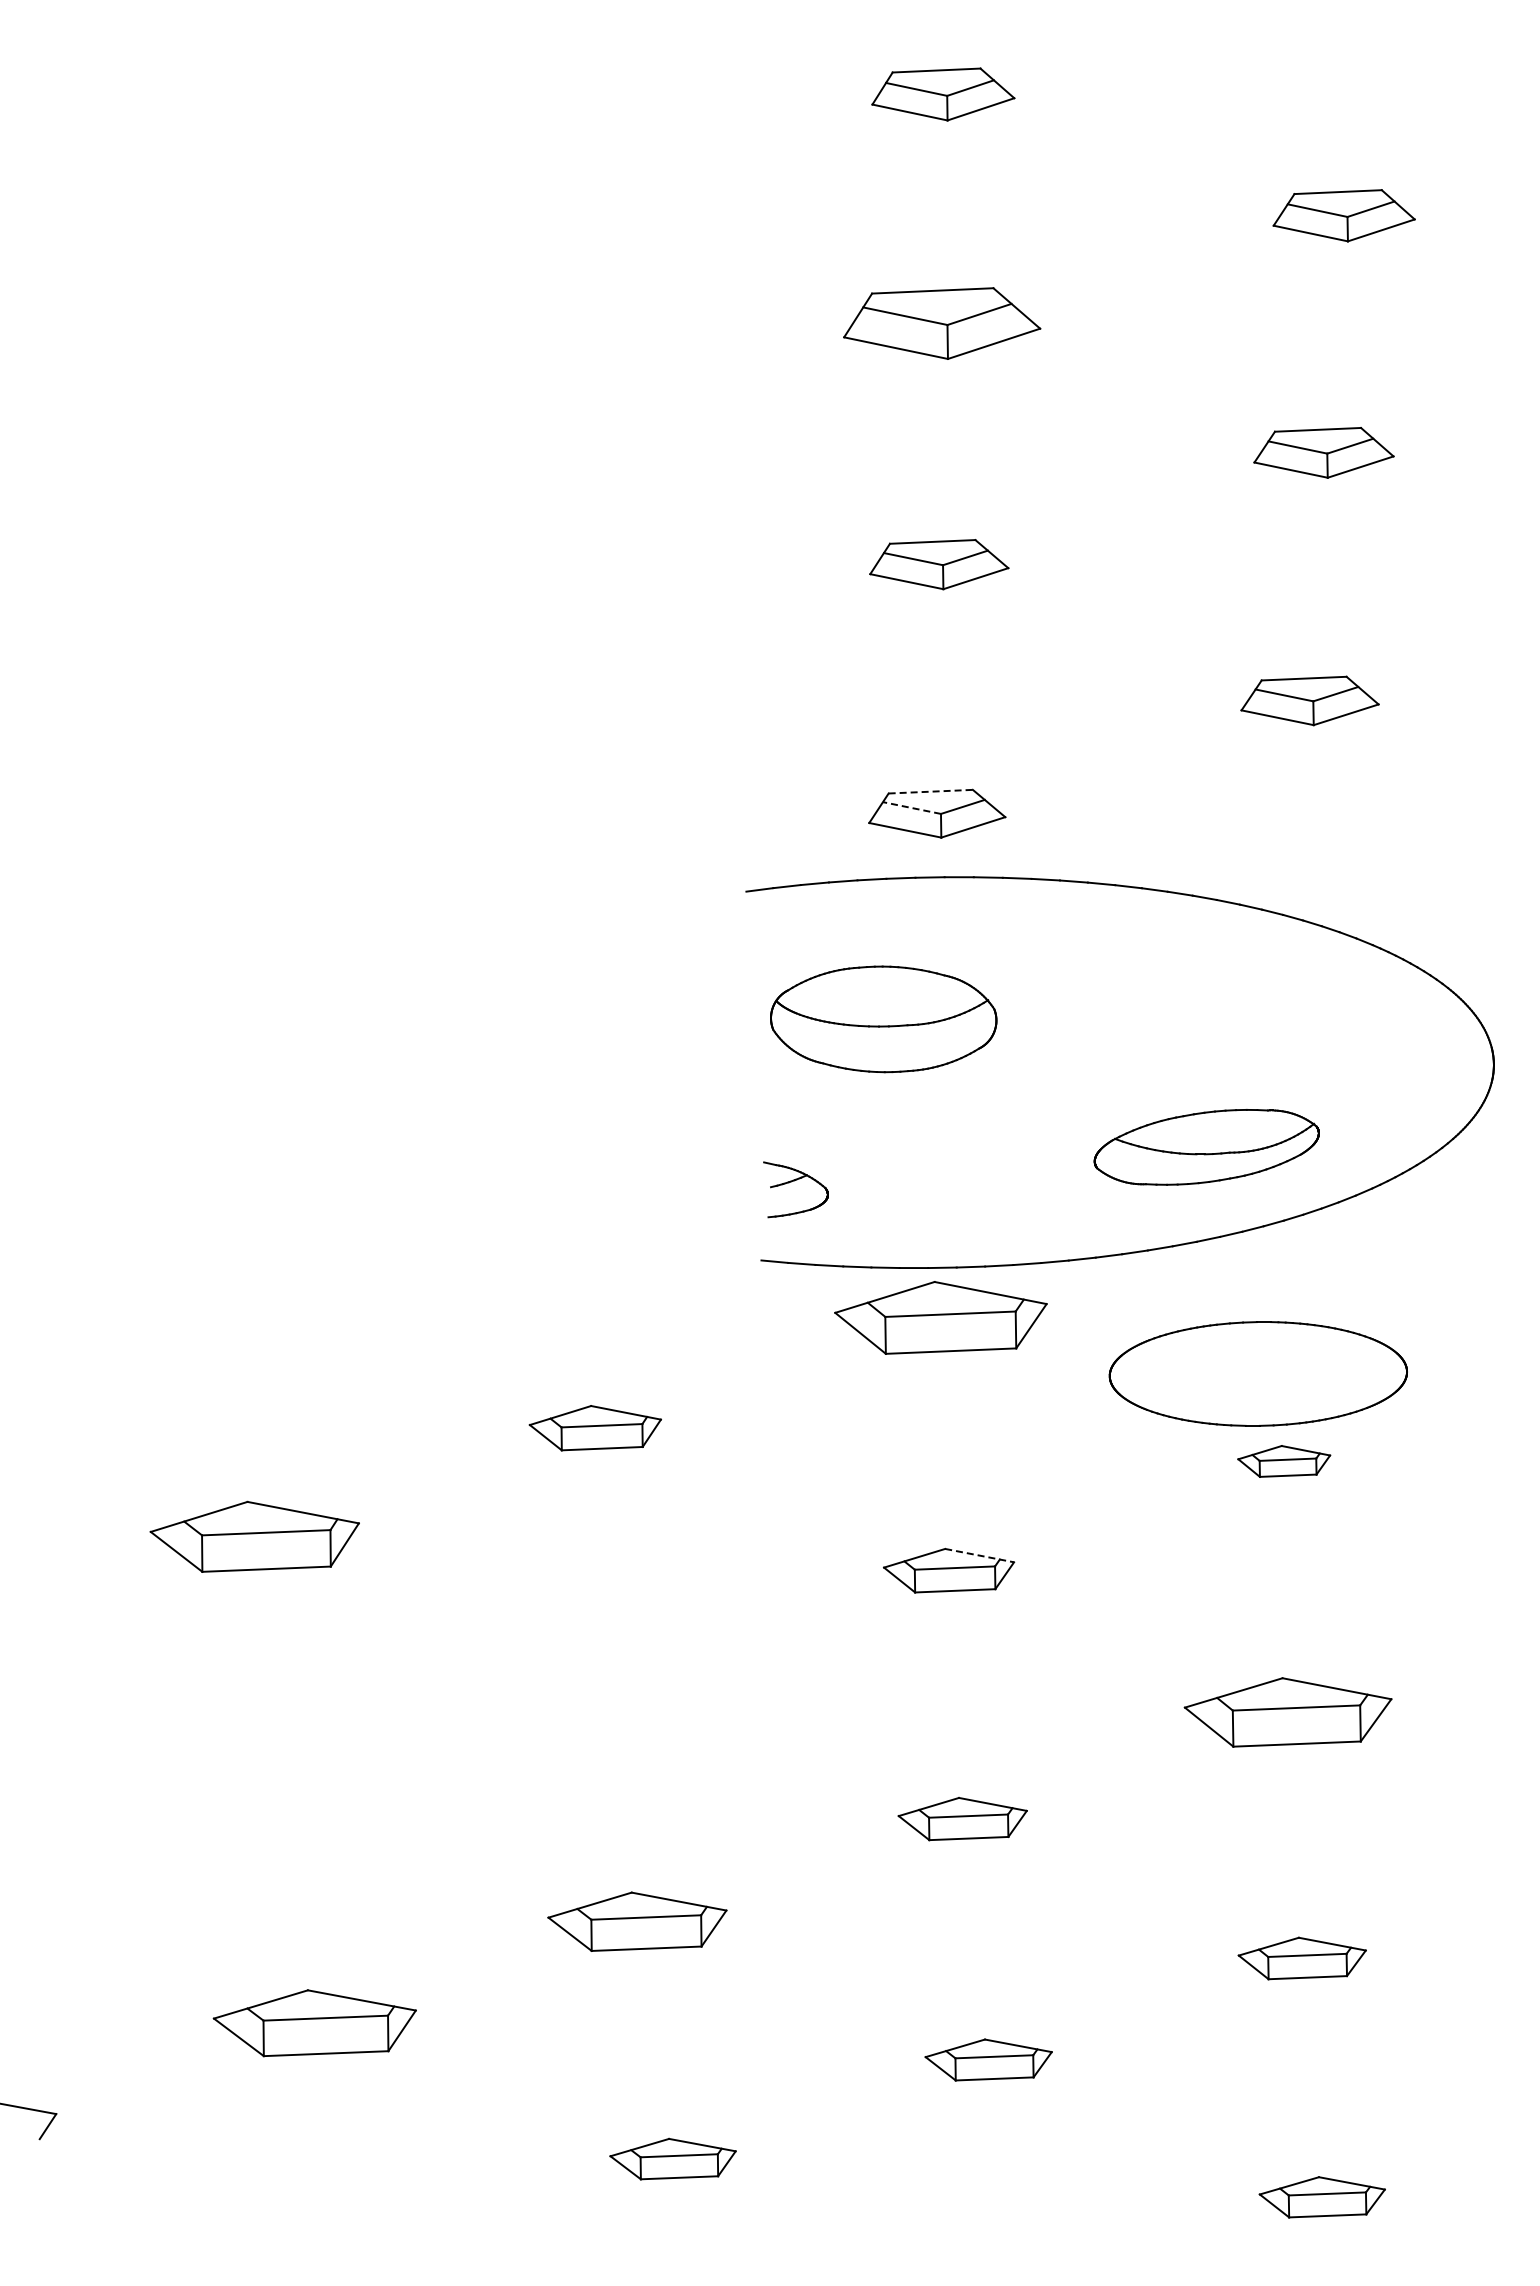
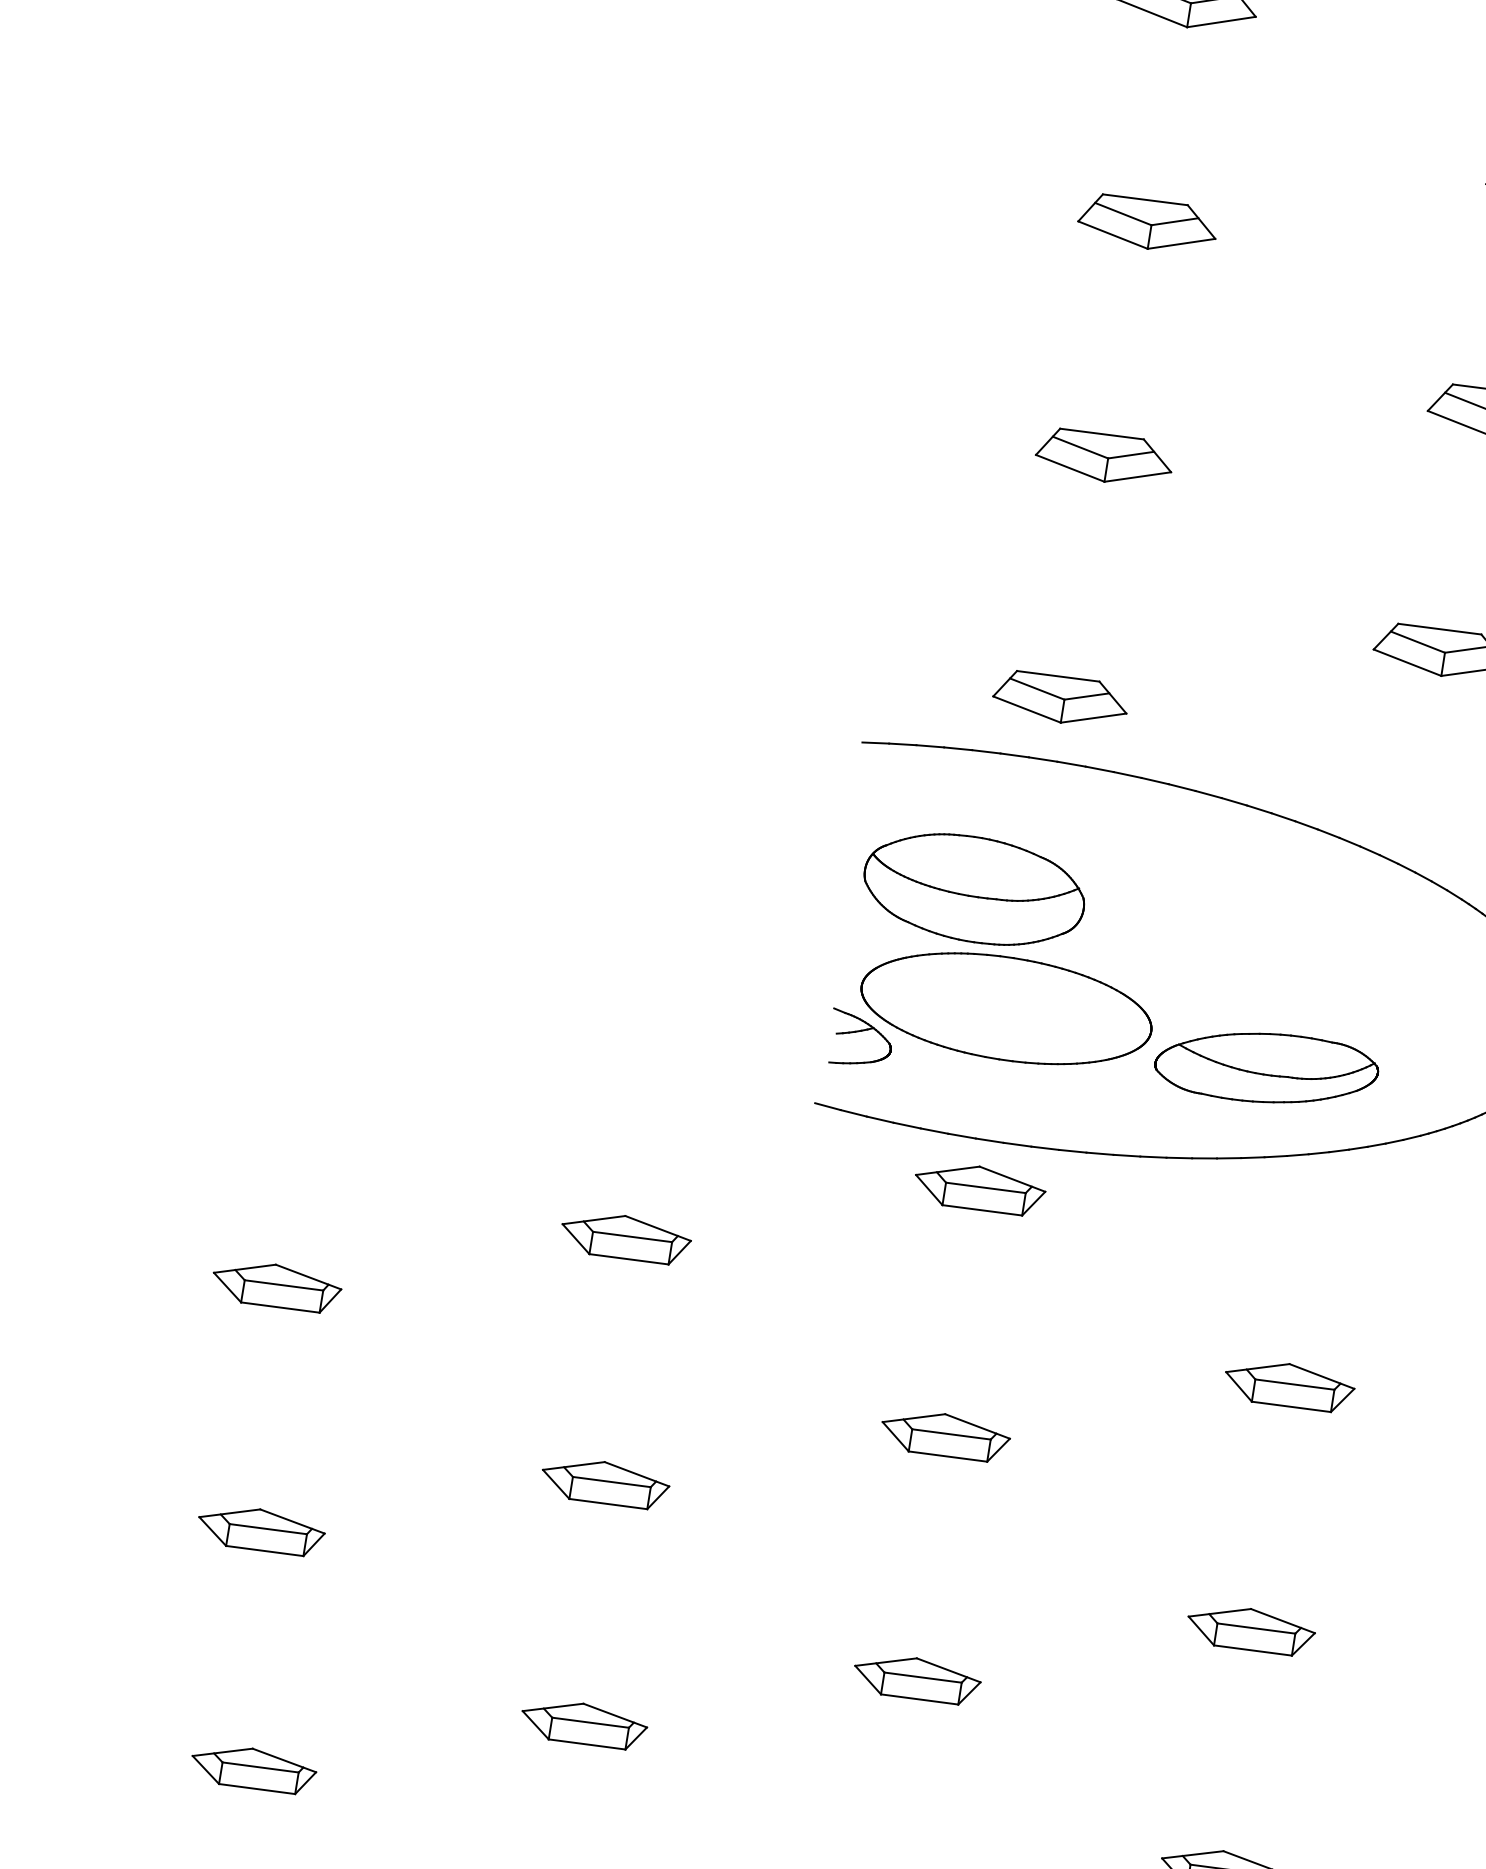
part: (942, 323) -> (1148, 223), size x0.71
line: (931, 791) -> (1058, 676), dashed -> solid
line: (911, 808) -> (1036, 689), dashed -> solid
part: (940, 1317) -> (979, 1188), size x0.62
part: (1257, 1373) -> (1005, 1008), moved
part: (1283, 1461) -> (1288, 1386), size x1.43
part: (254, 1536) -> (276, 1286), size x0.62
line: (980, 1555) -> (978, 1426), dashed -> solid
part: (616, 1676) -> (604, 1482), added
part: (1287, 1711) -> (1250, 1629), size x0.62
part: (281, 1783) -> (261, 1530), added
part: (637, 1921) -> (583, 1724), size x0.71
part: (314, 2023) -> (253, 1769), size x0.62

